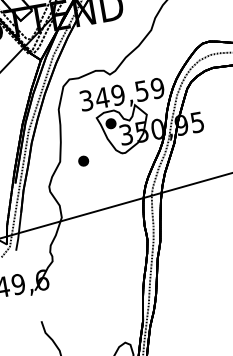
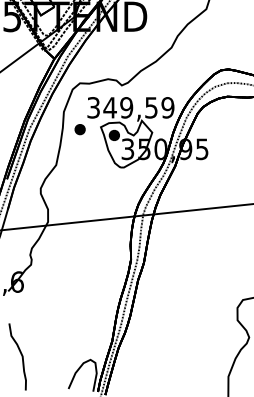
part: (83, 161) -> (79, 129), moved

